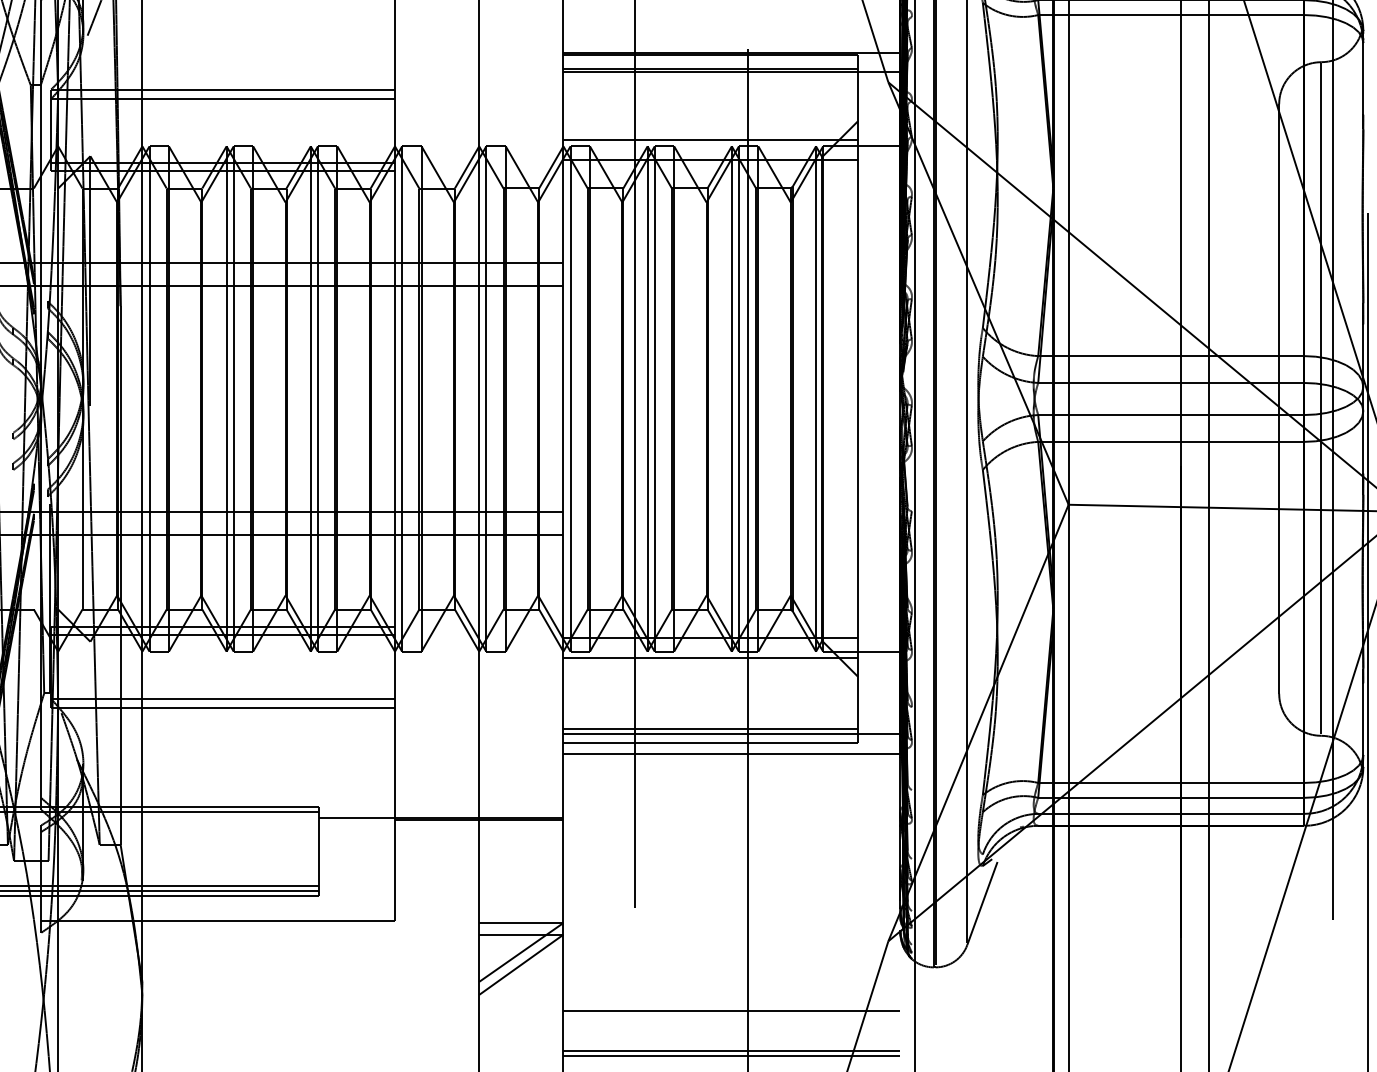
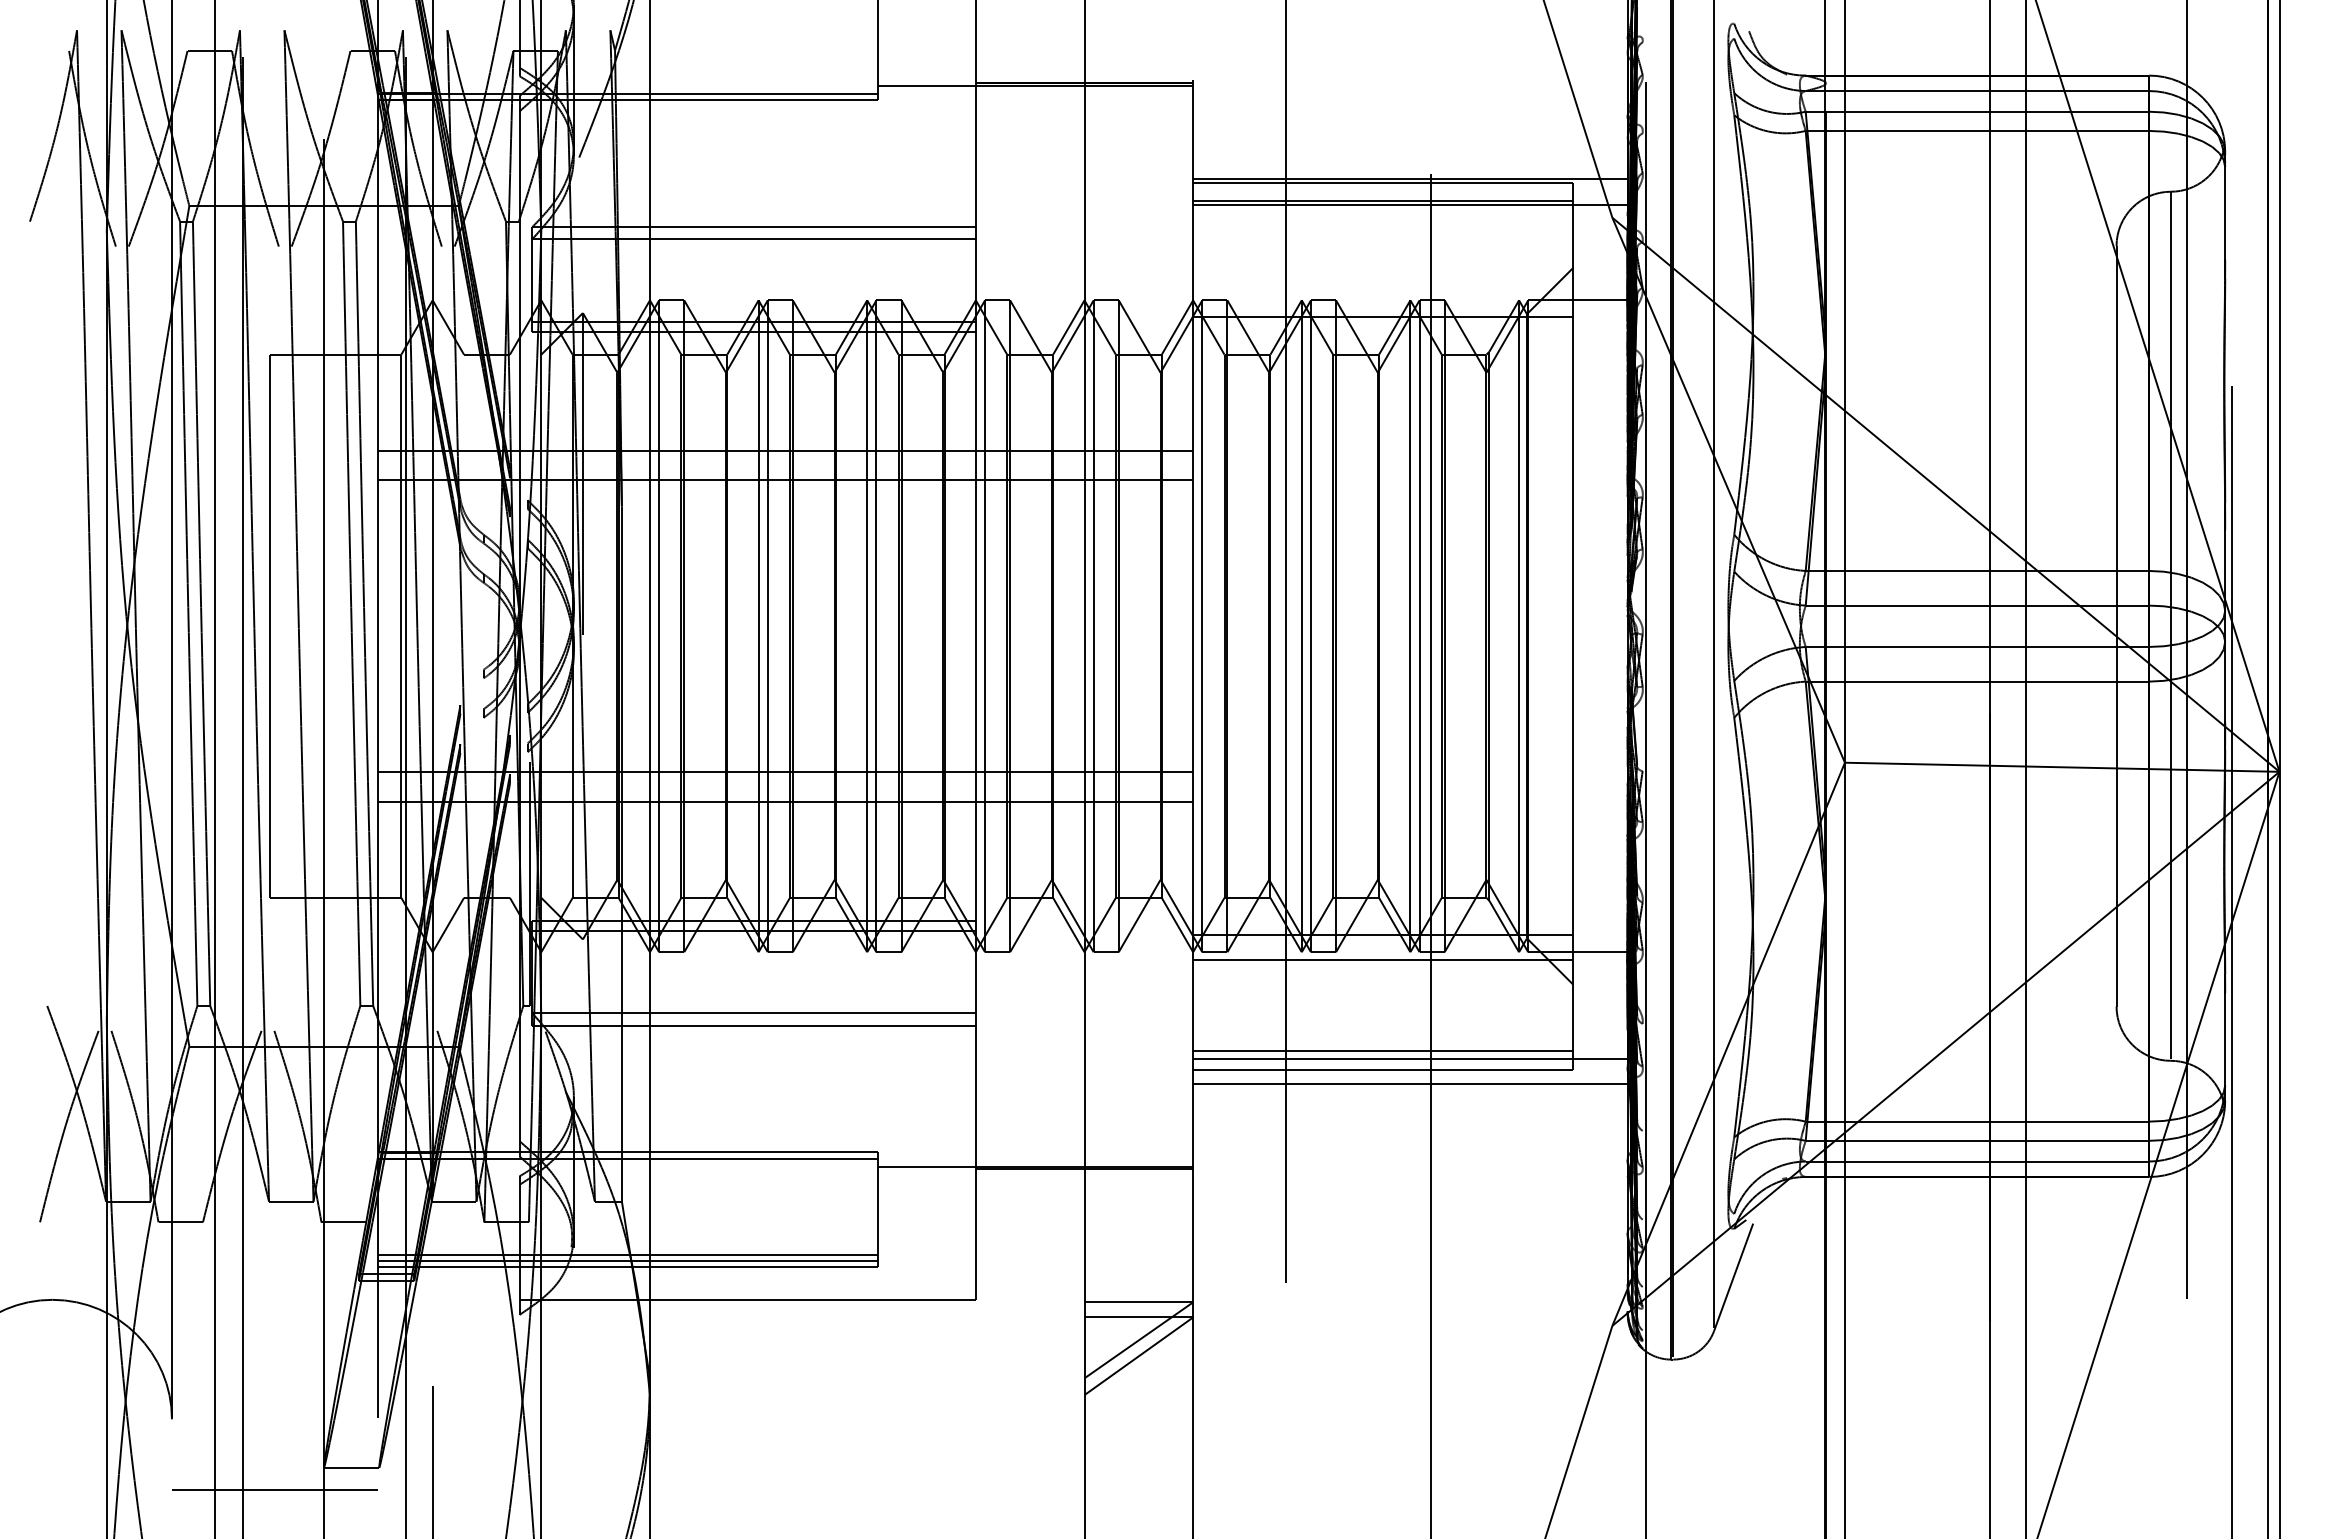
line: (710, 140) -> (1383, 292), removed
line: (731, 1010) -> (1410, 1415), removed
line: (731, 1051) -> (1410, 1467), removed
line: (731, 1055) -> (1410, 1473), removed

